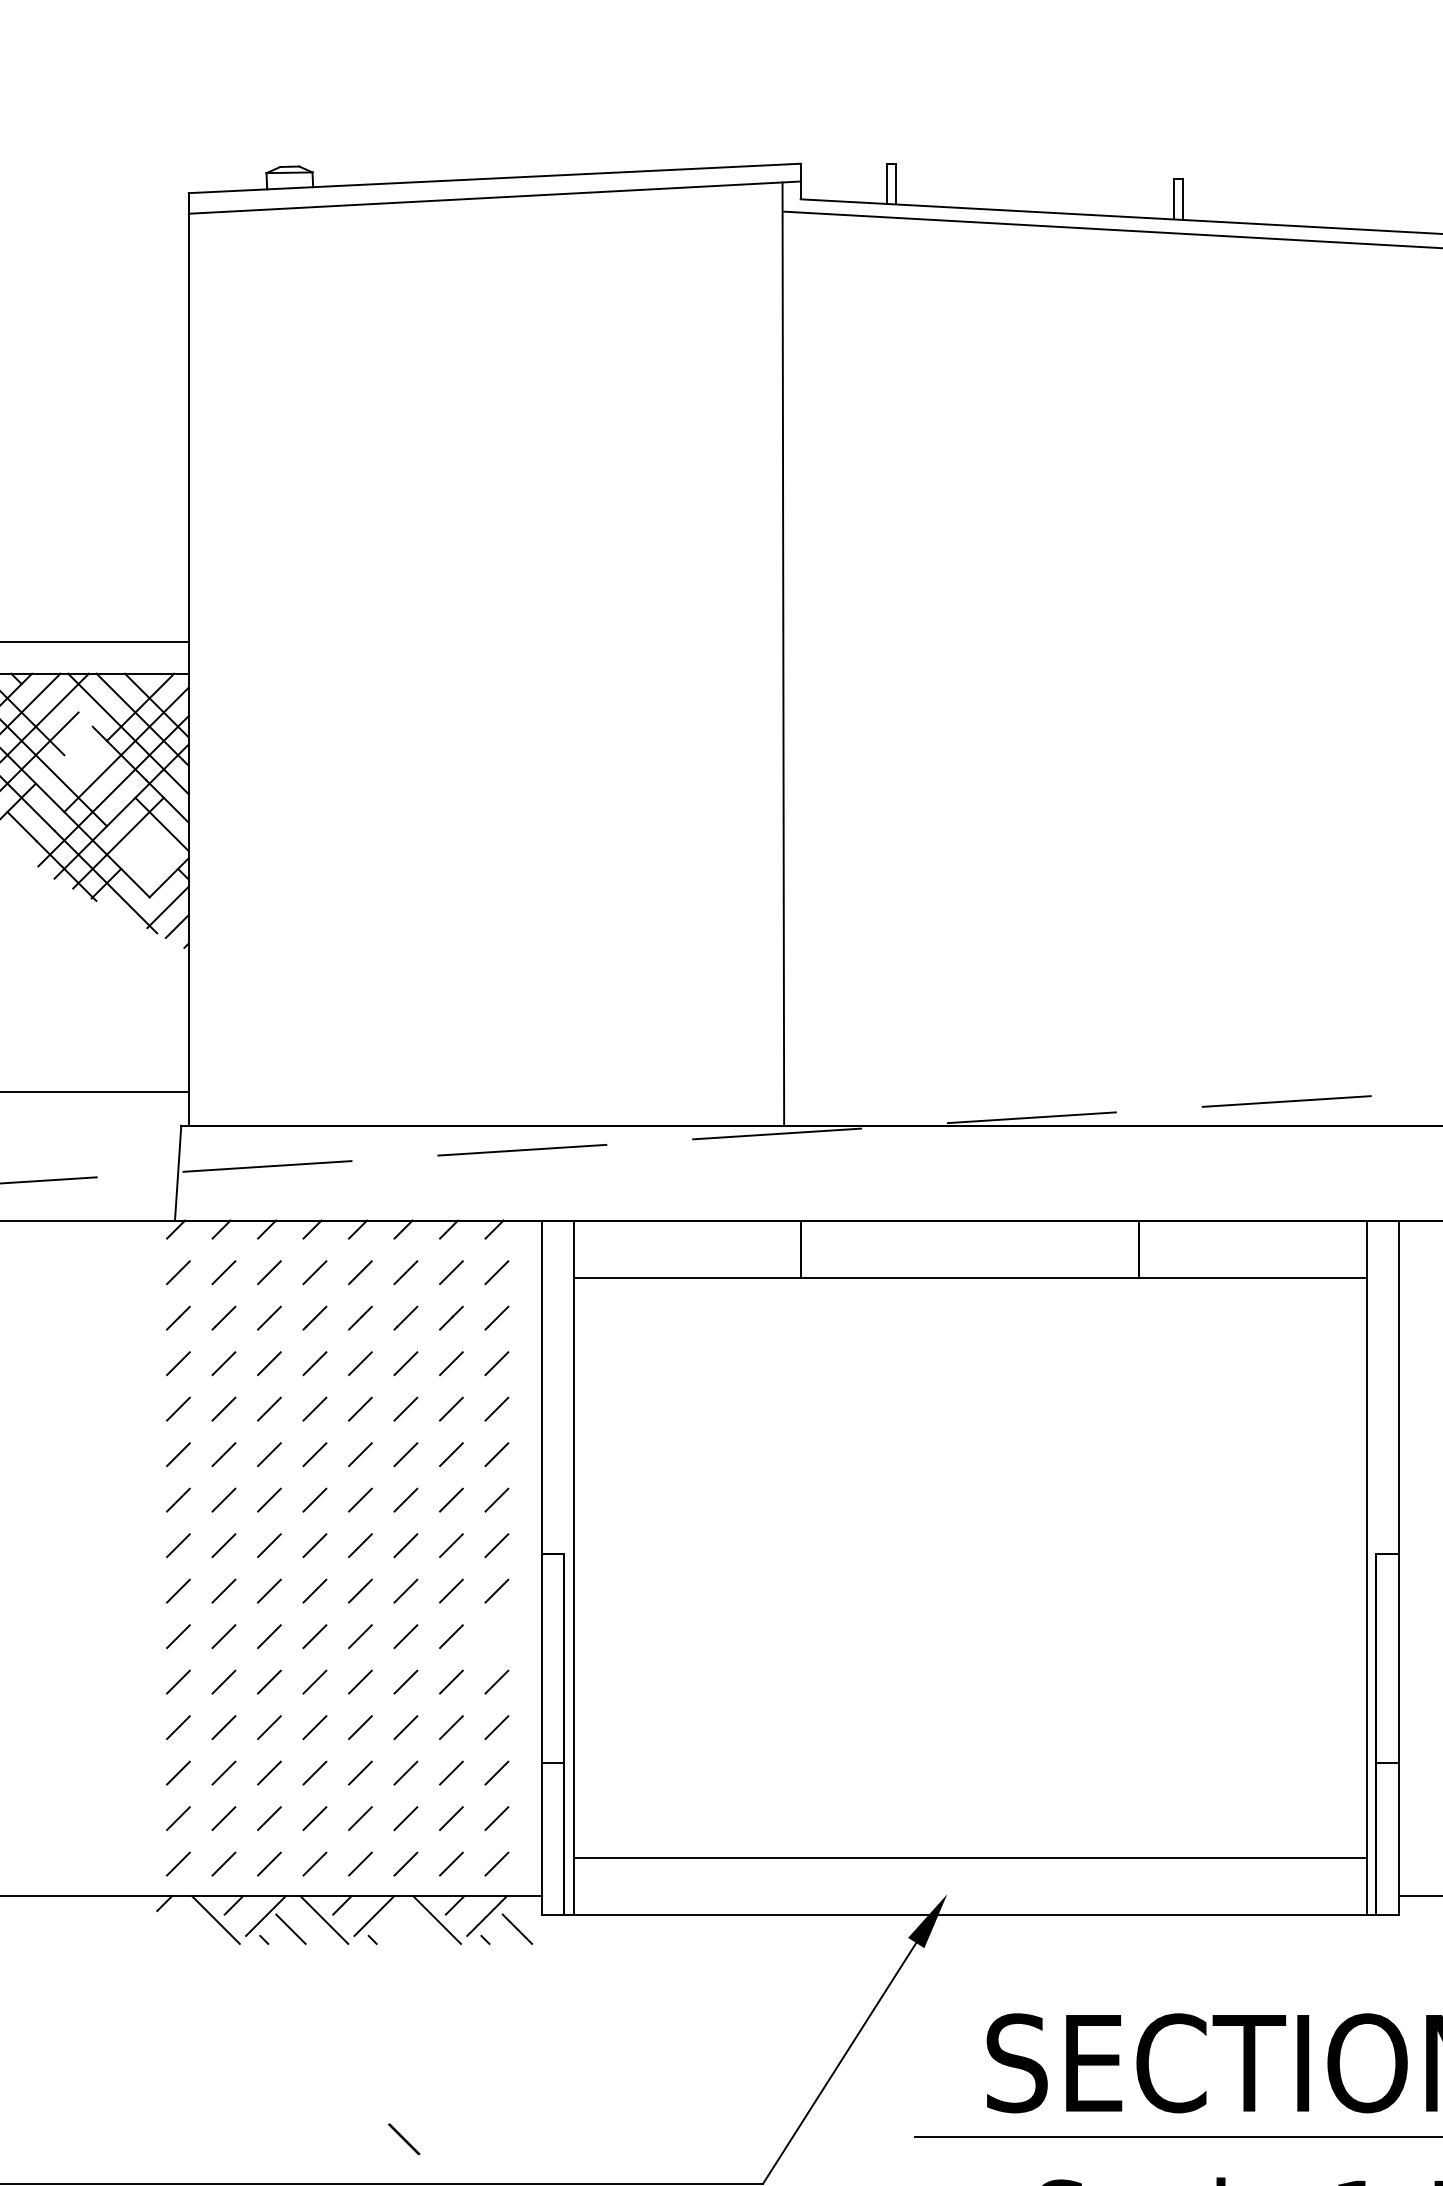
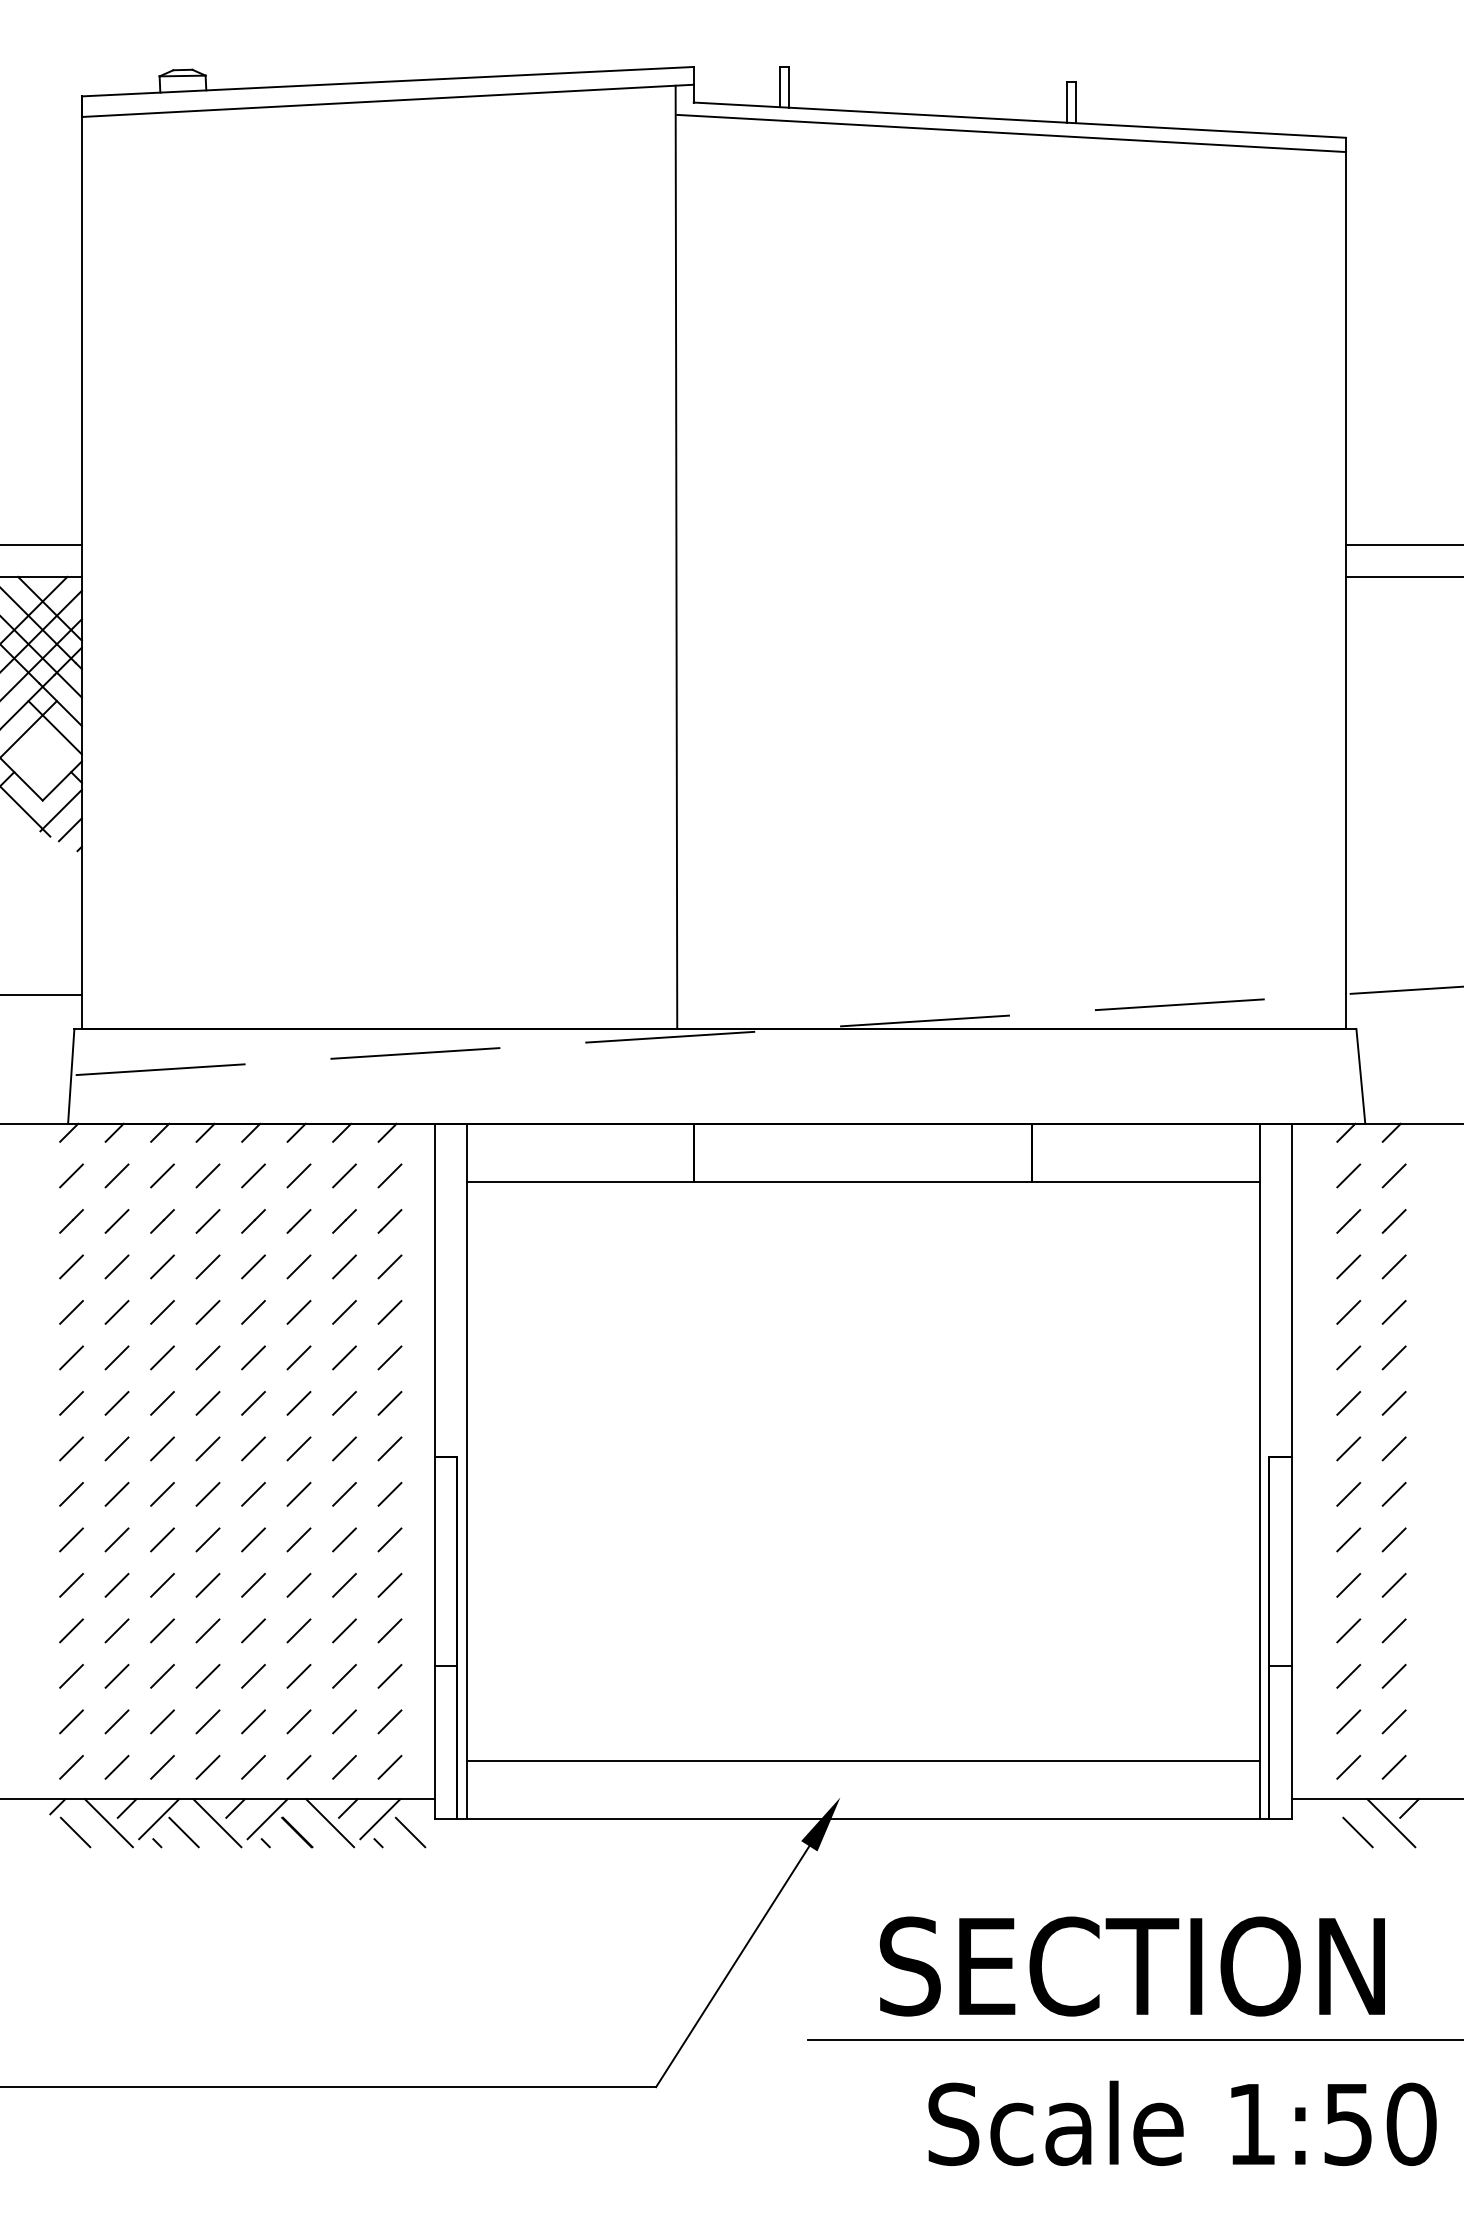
line: (496, 1636) -> (389, 1539), added
line: (182, 1929) -> (75, 1832), added
line: (404, 2139) -> (297, 1832), moved

